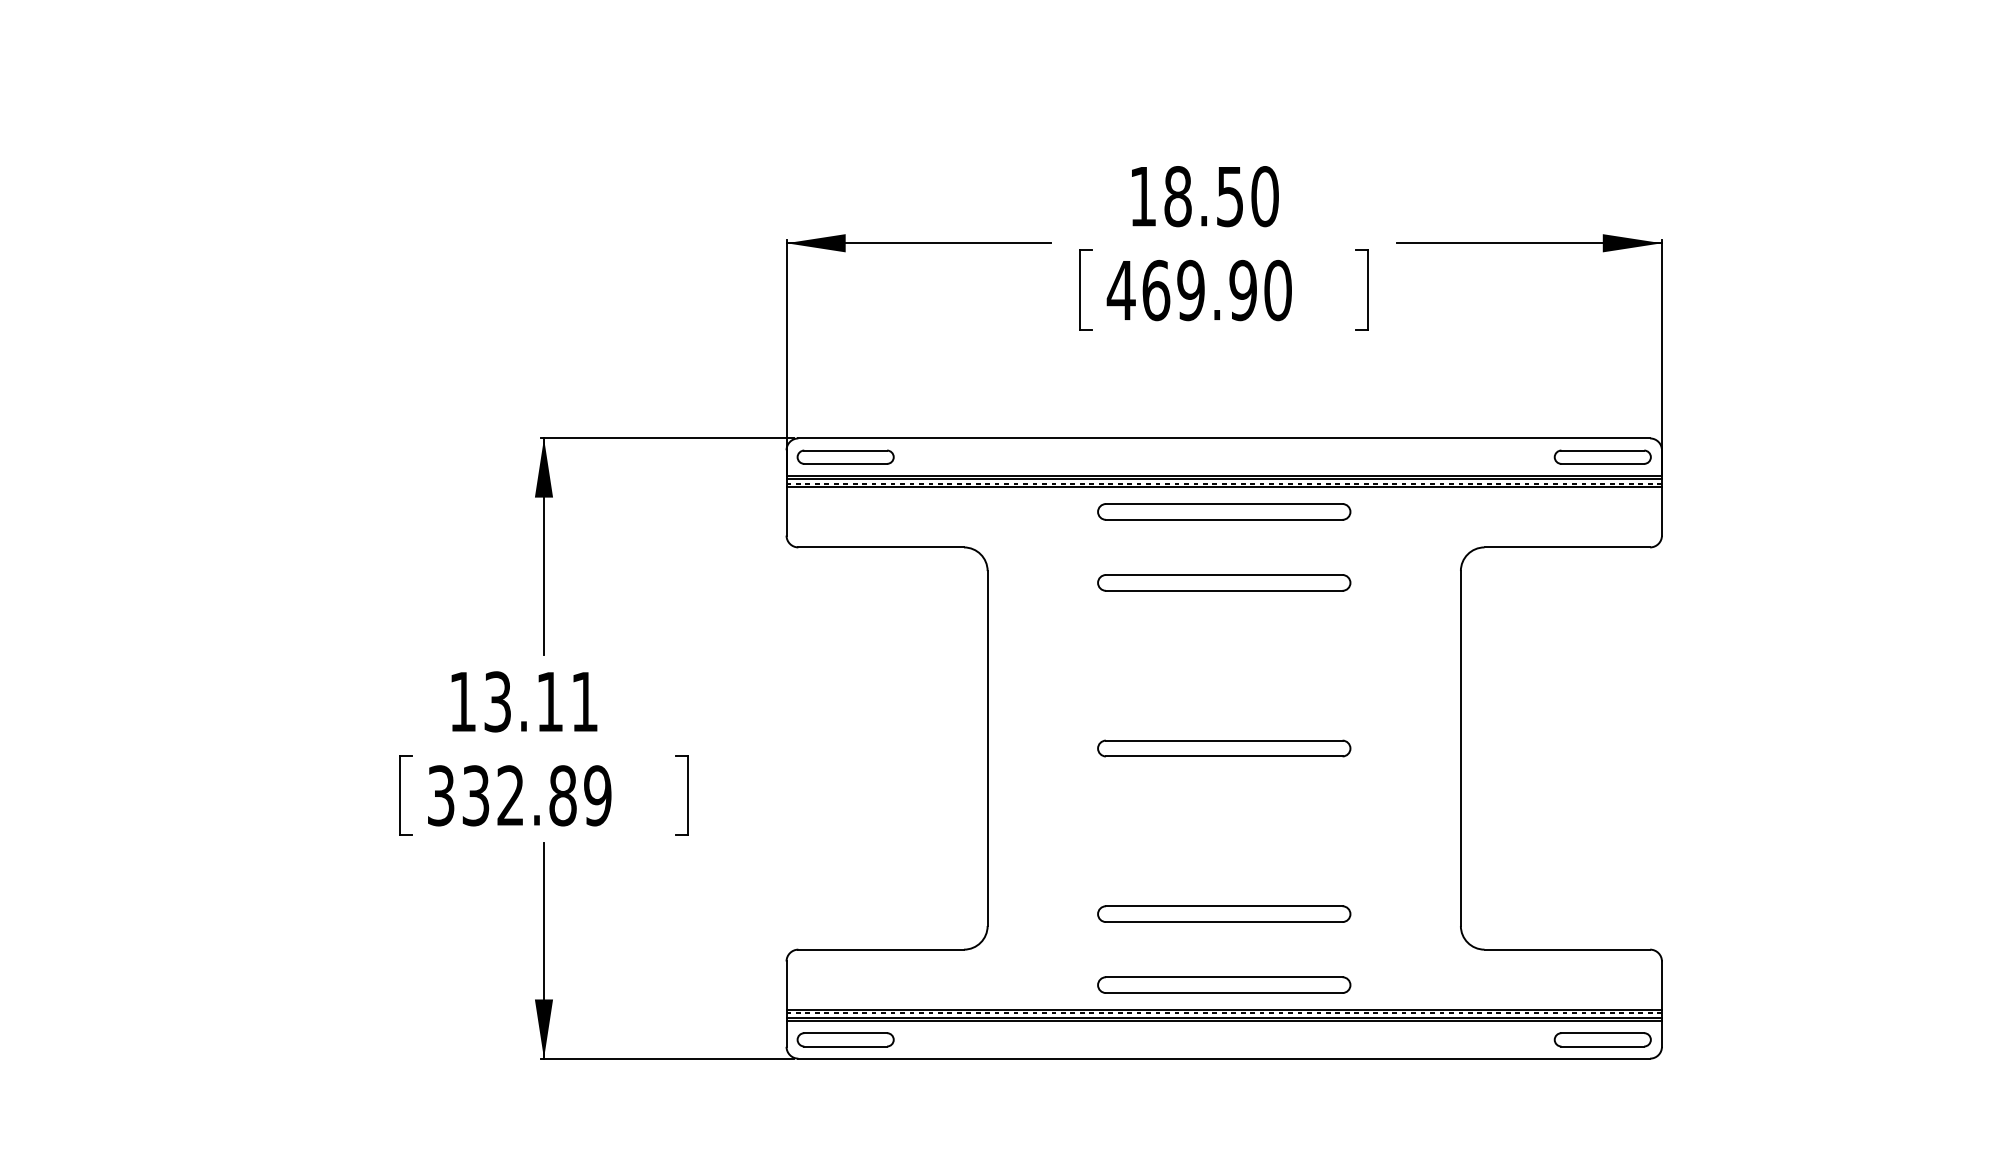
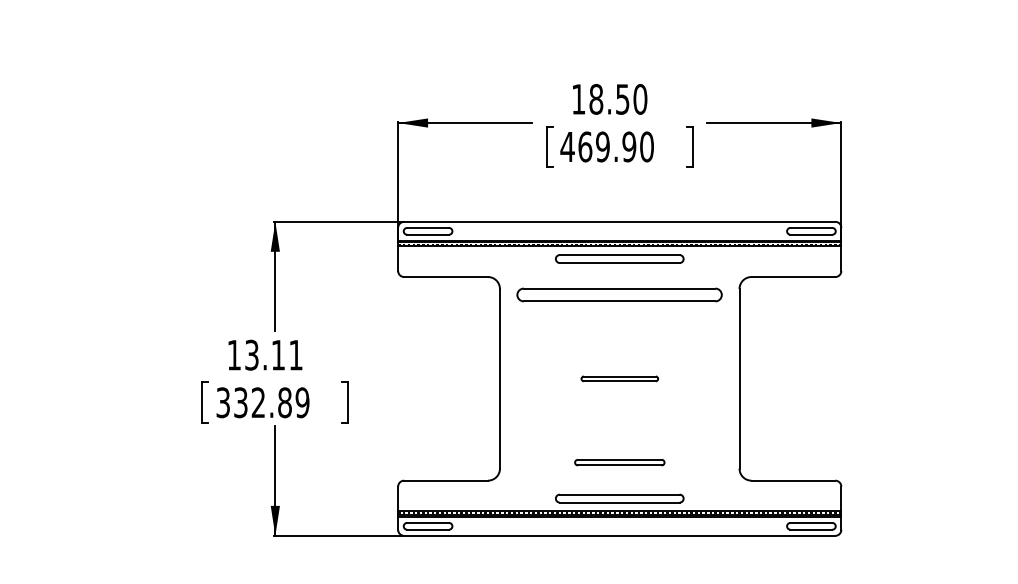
part: (1223, 581) -> (619, 294), size x1.6
part: (1223, 747) -> (619, 378), size x0.6
part: (1223, 913) -> (619, 462), size x0.7

